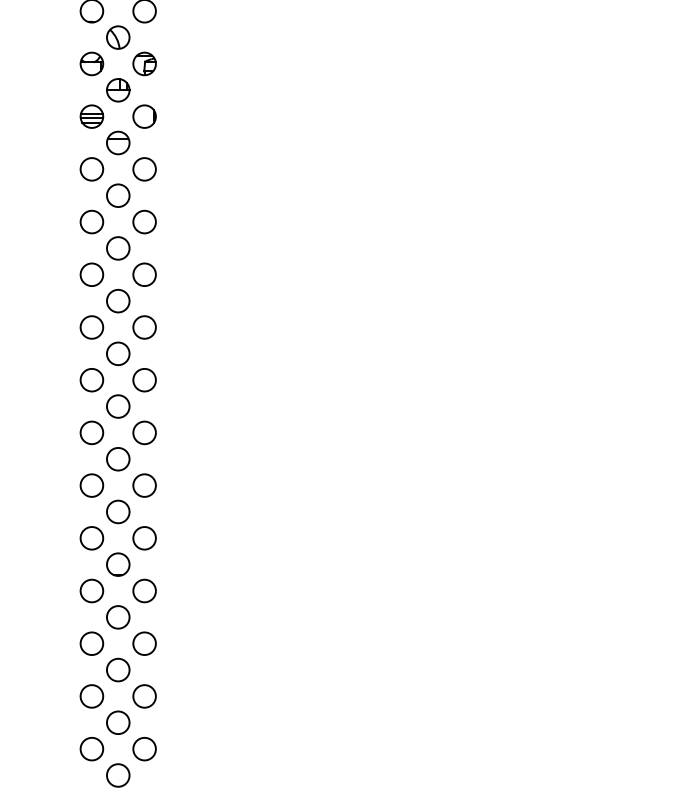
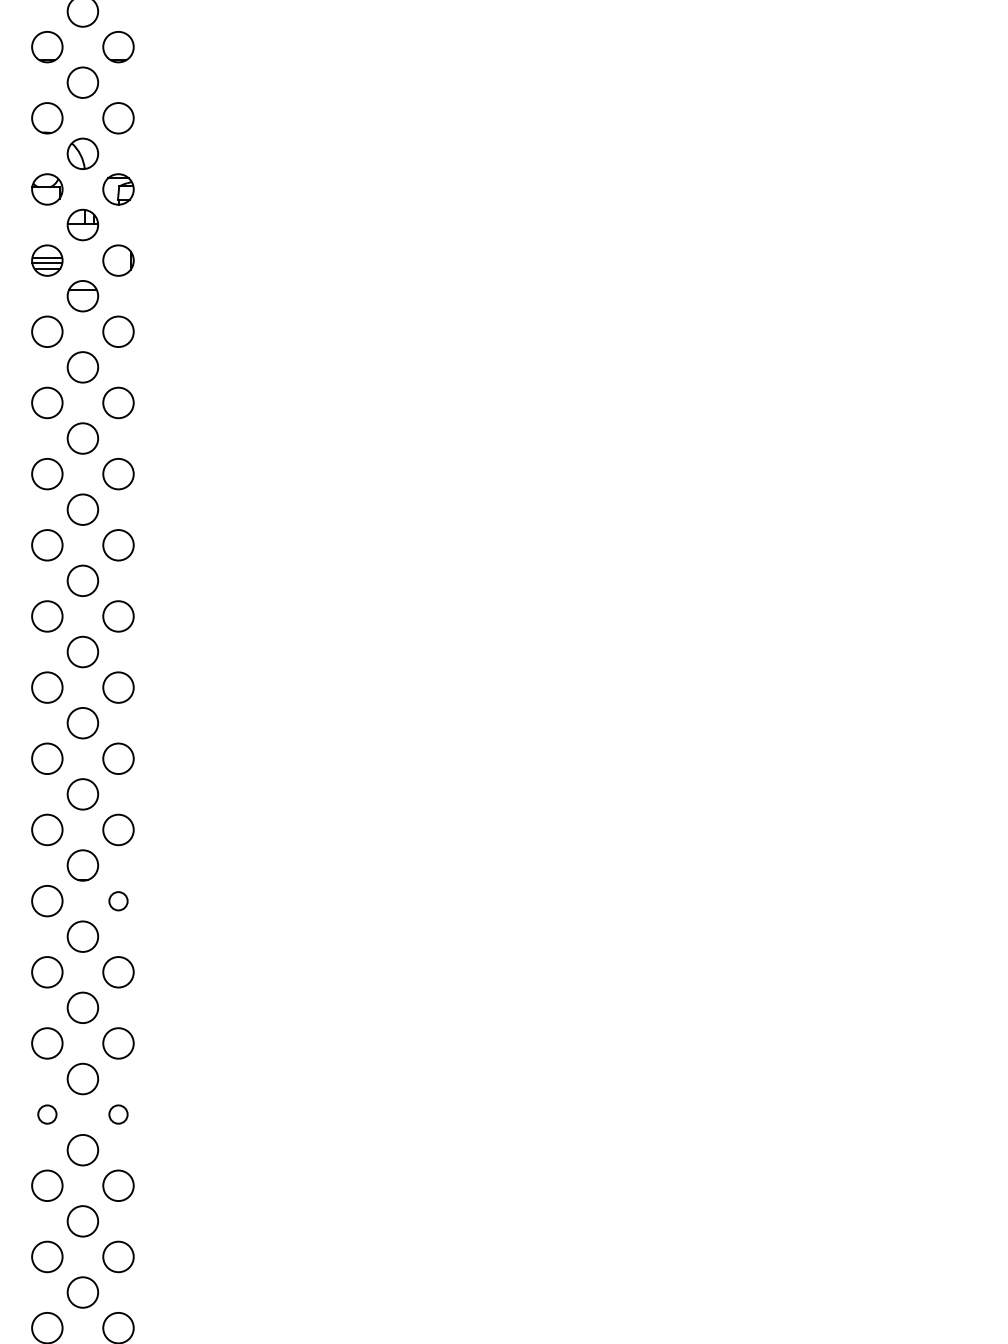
circle: (144, 591) -> (118, 901), size x0.6
circle: (92, 749) -> (47, 1114), size x0.6
circle: (144, 749) -> (118, 1114), size x0.6

